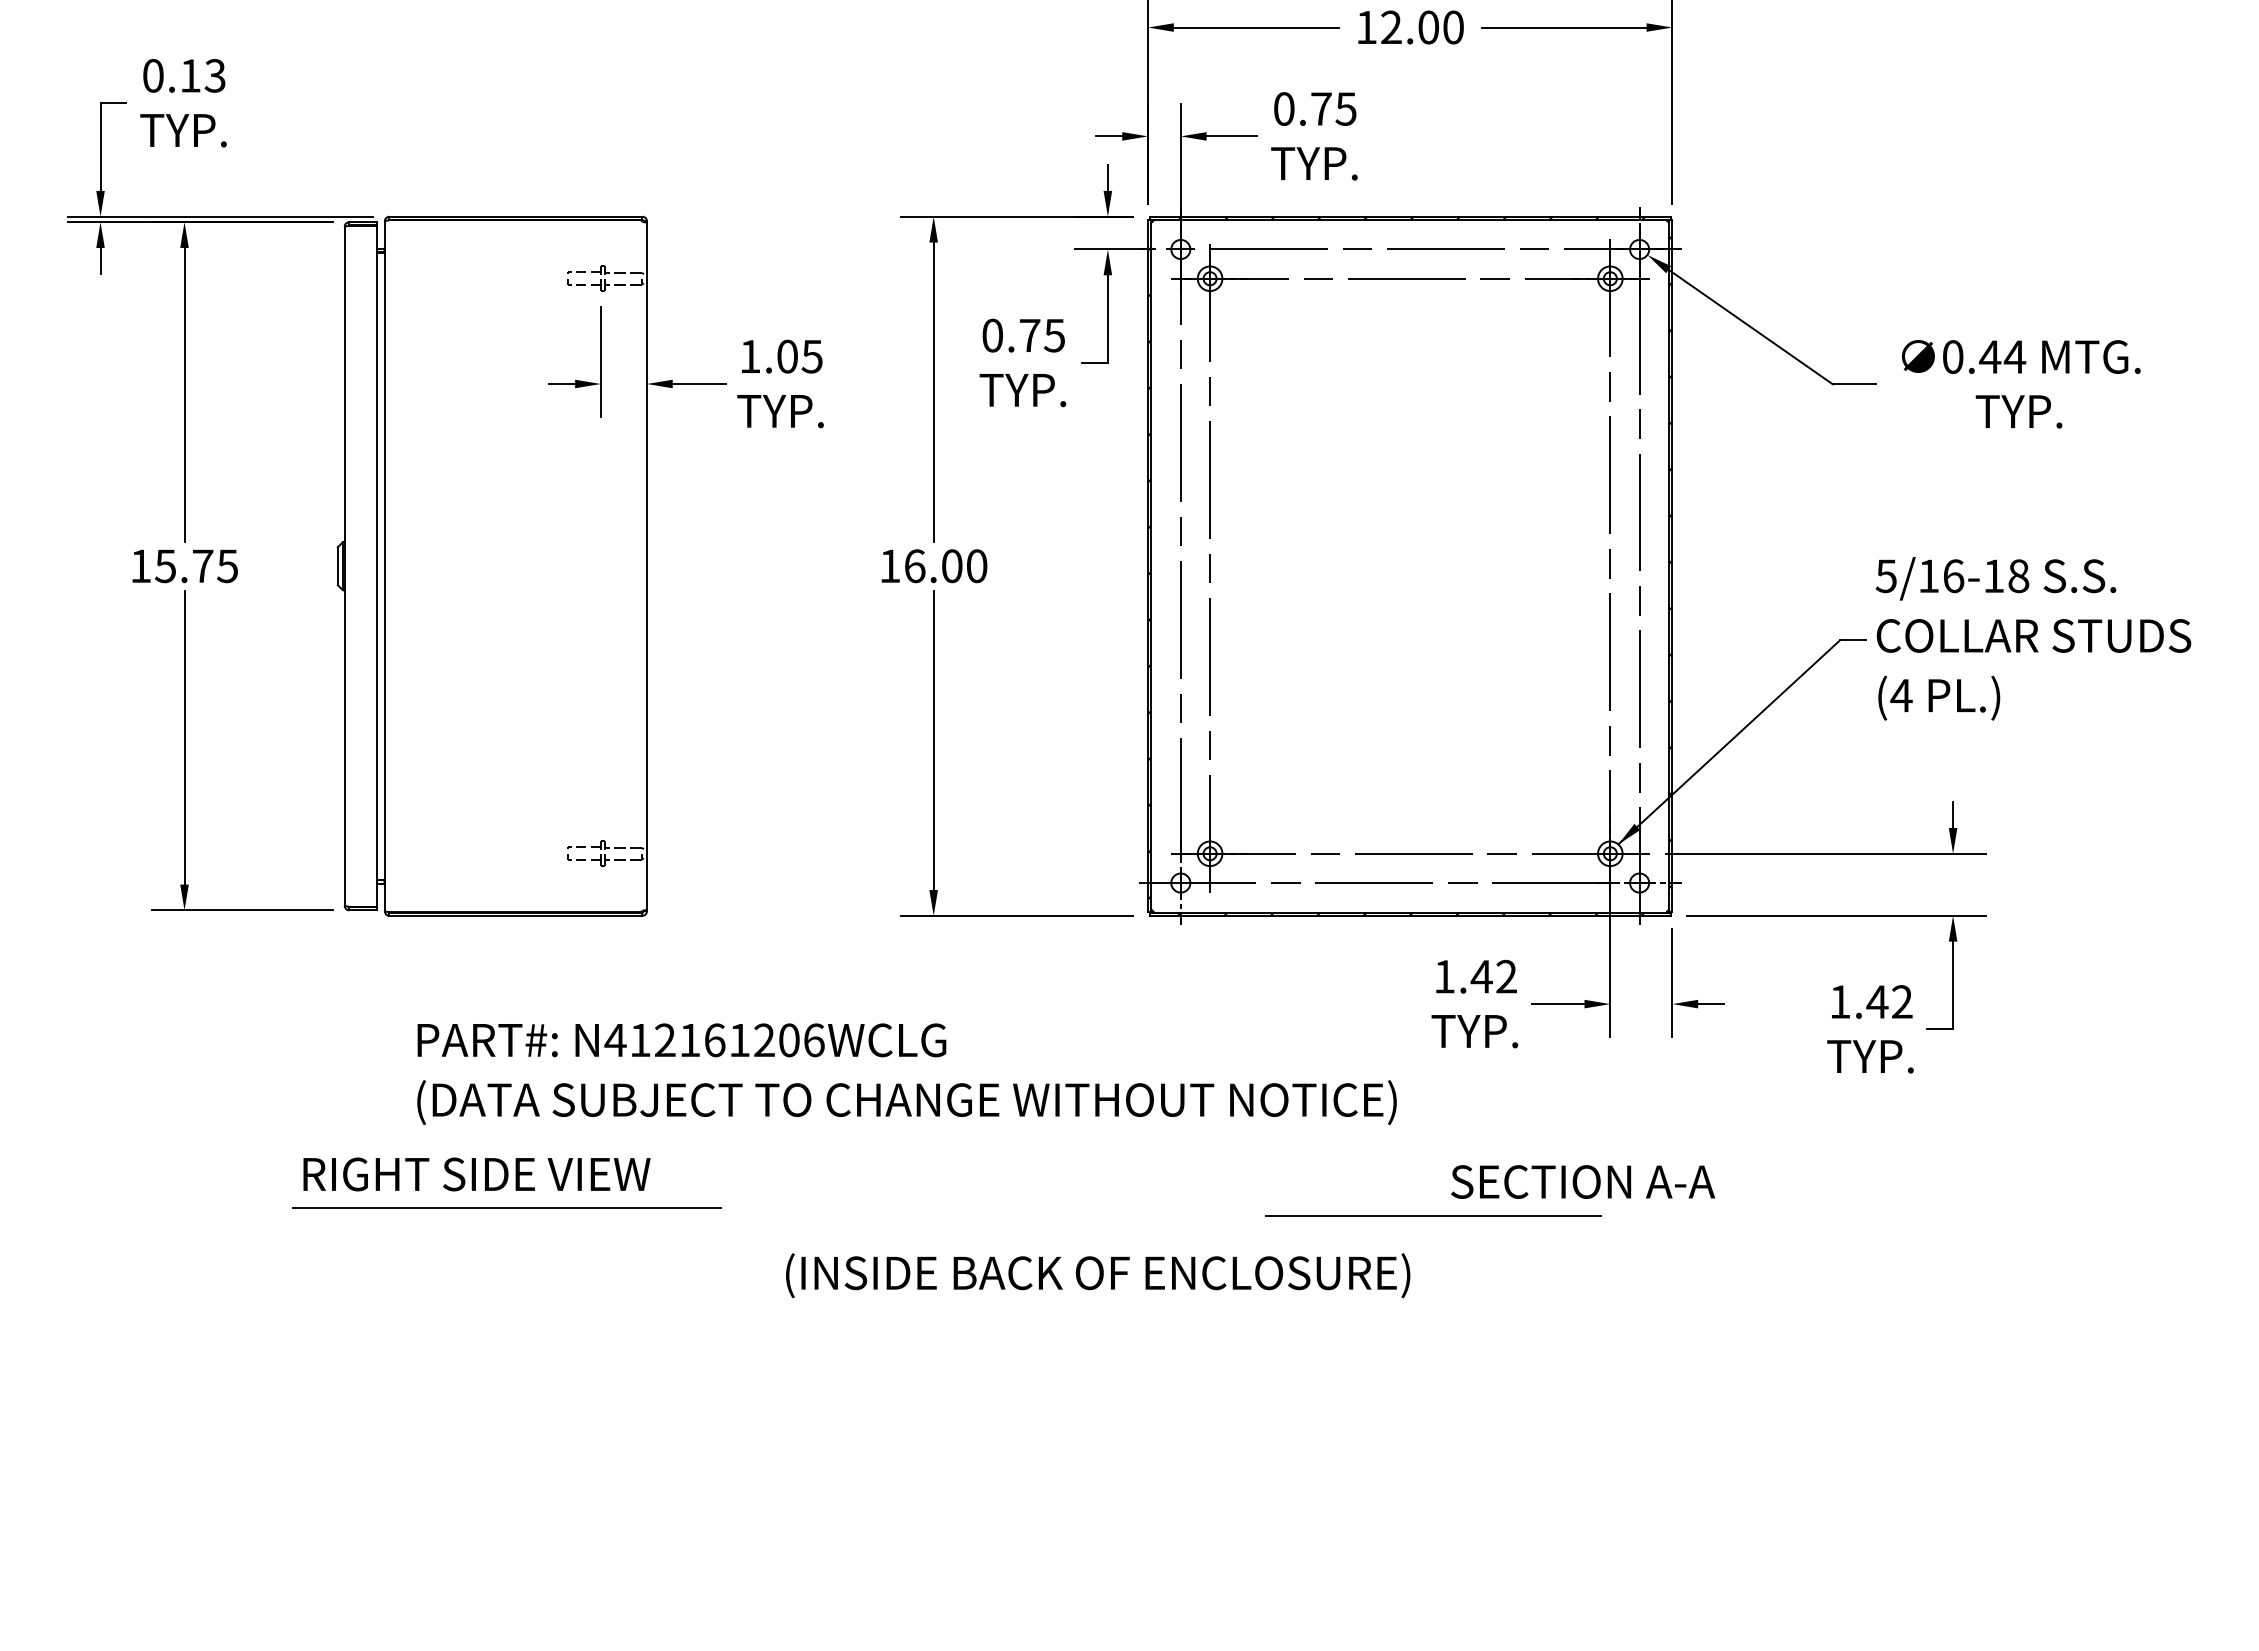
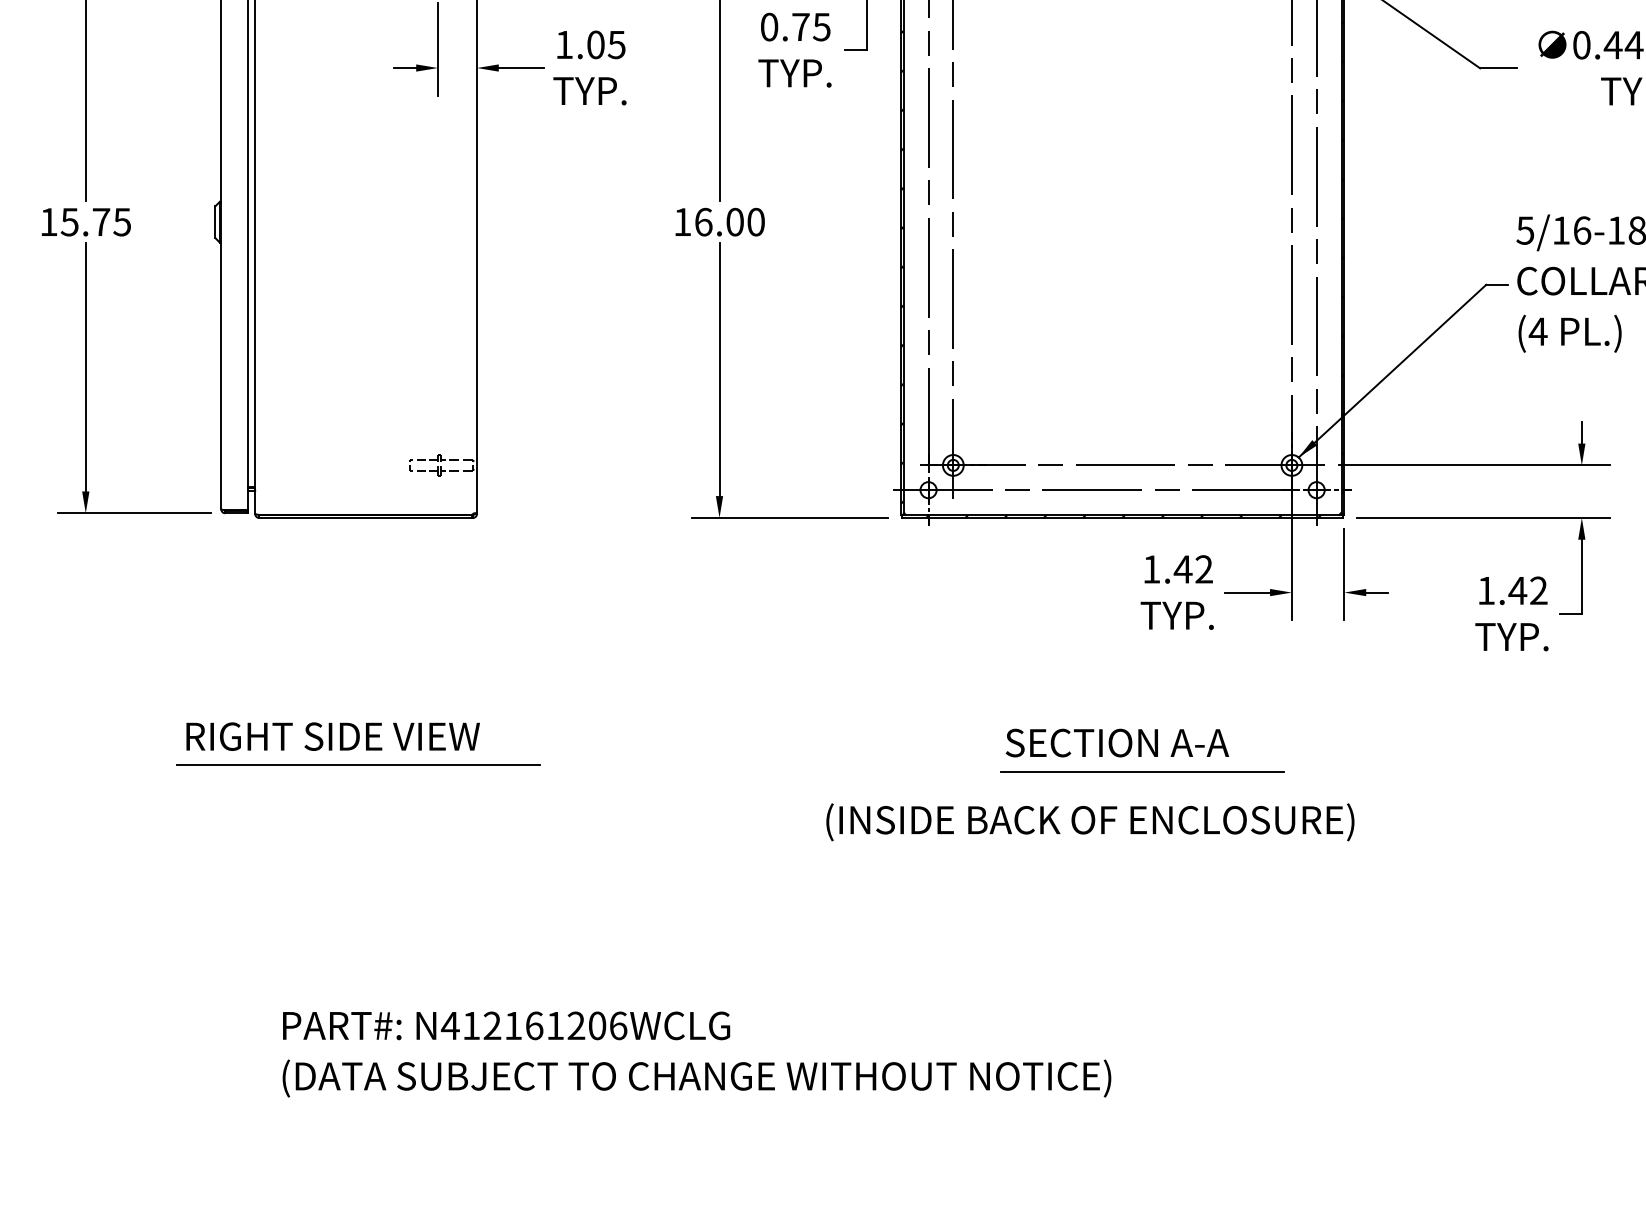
text: (906, 1073) -> (696, 1053), moved
text: (1583, 1181) -> (1117, 742), moved
text: (1098, 1275) -> (1090, 822), moved

